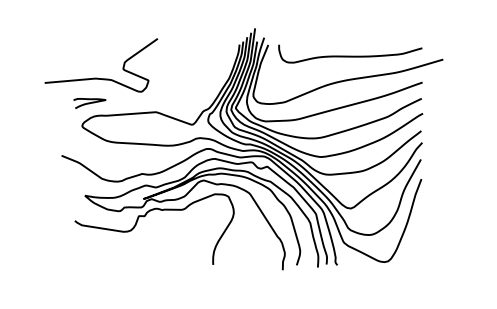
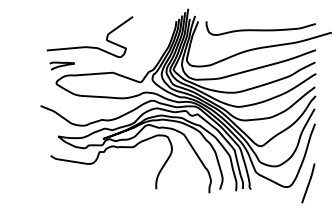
curve: (98, 77) -> (87, 46), moved
line: (412, 257) -> (308, 183), added

